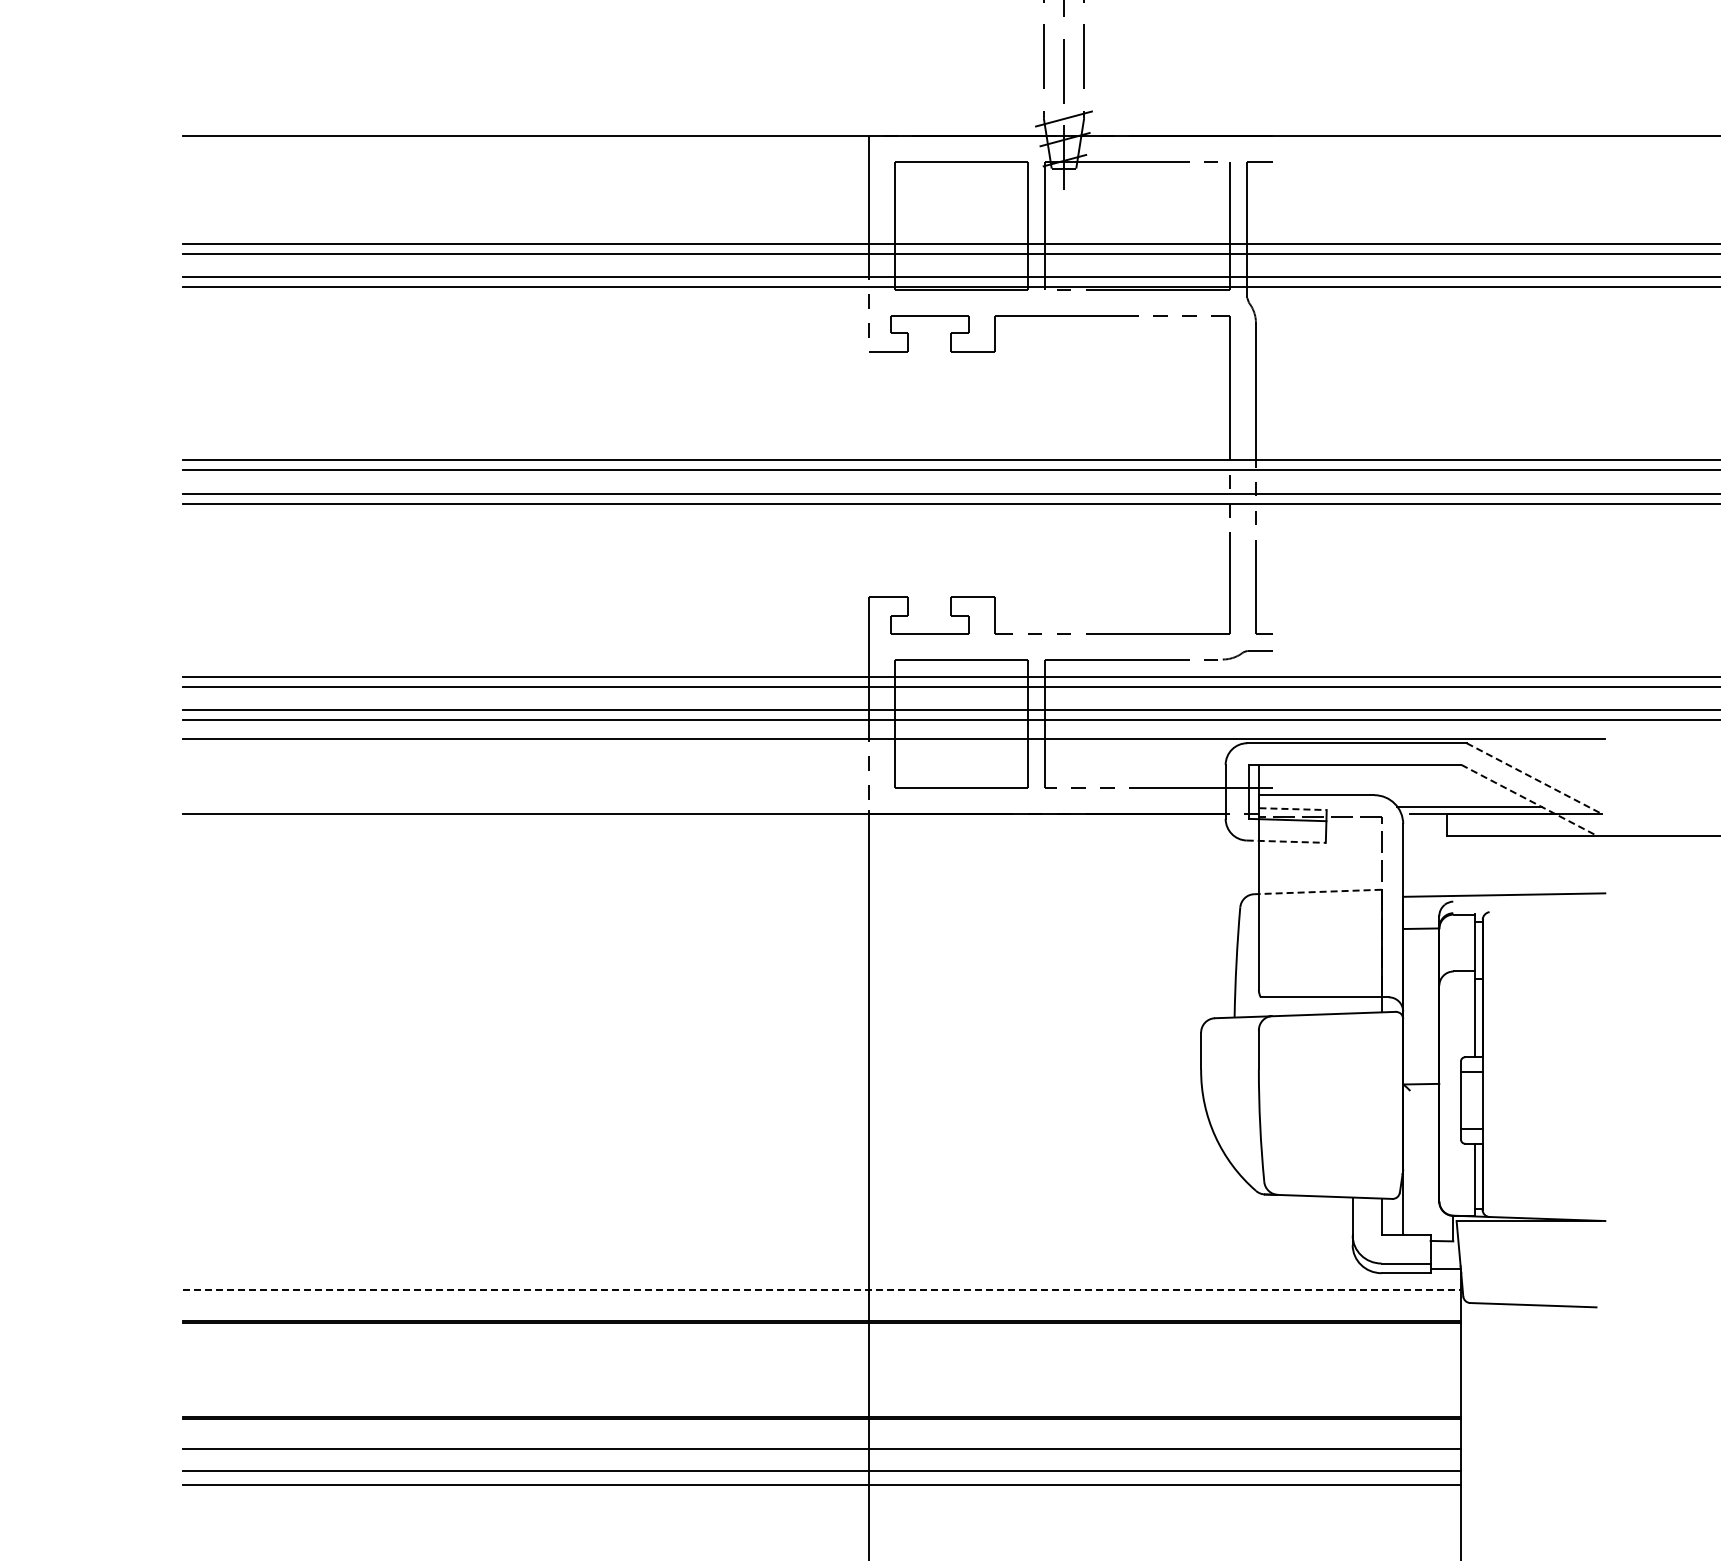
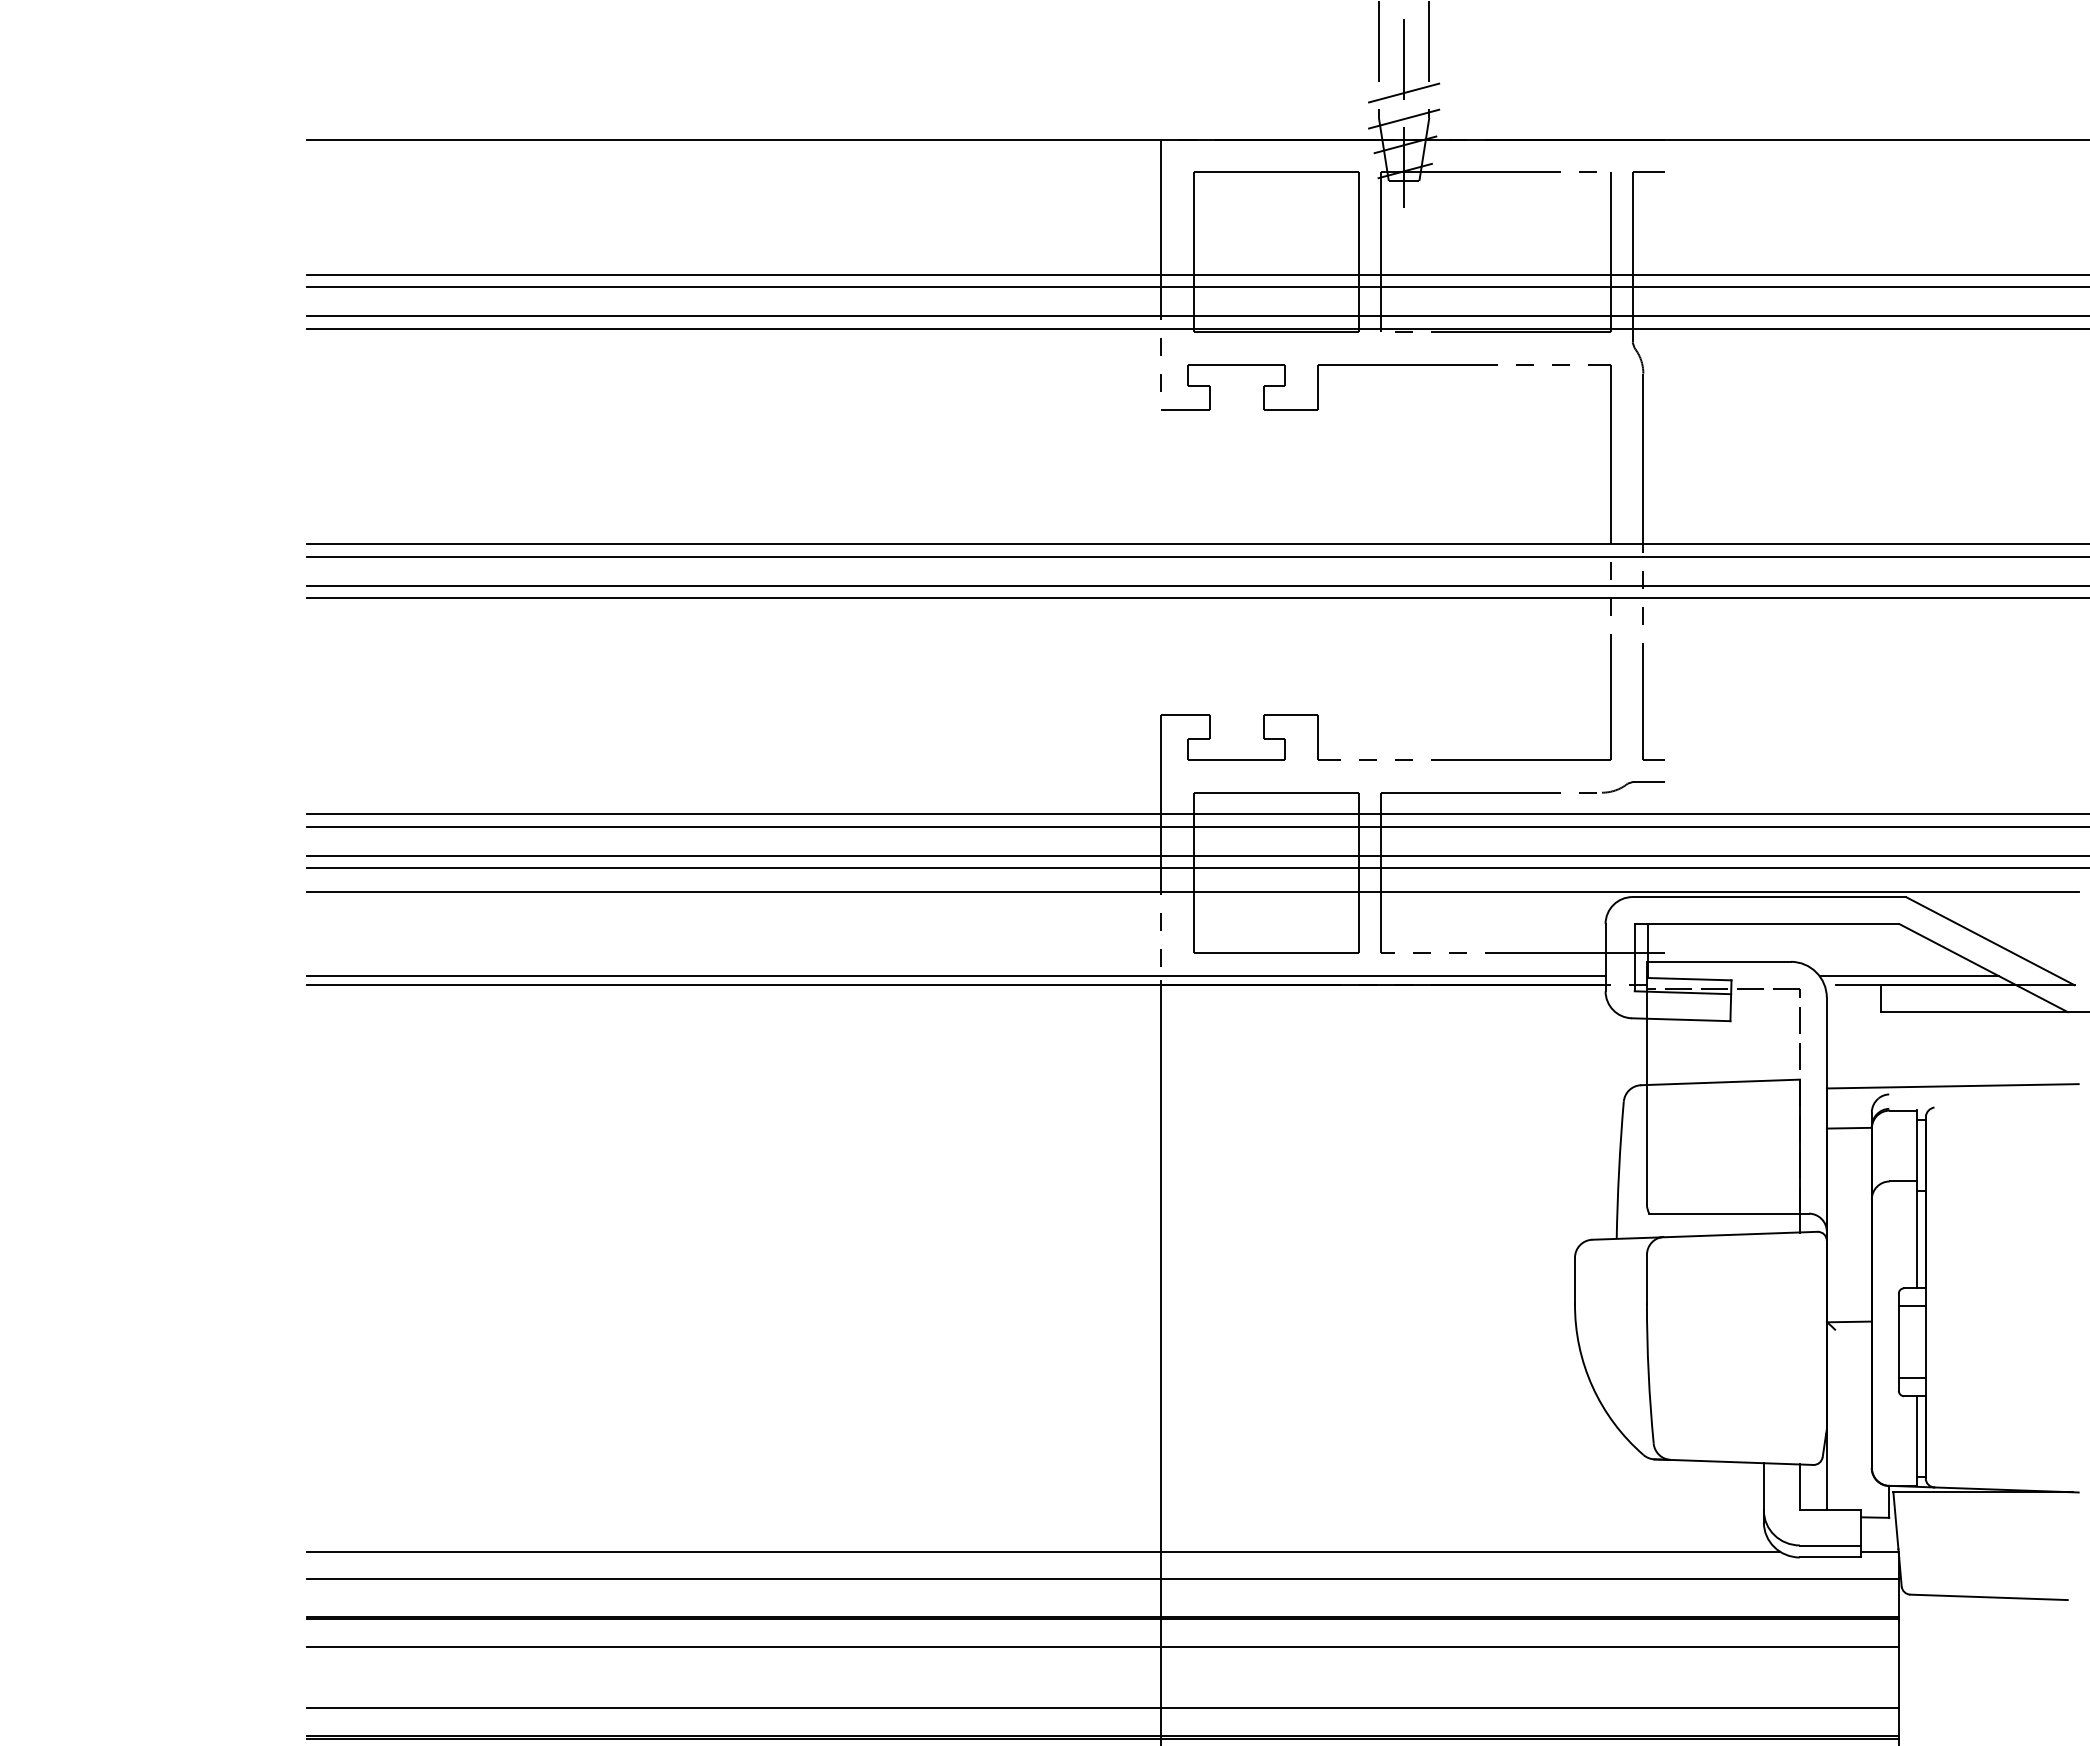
line: (1063, 97) -> (1403, 92), added
line: (1534, 778) -> (1990, 940), dashed -> solid
line: (1529, 800) -> (1984, 968), dashed -> solid
line: (704, 806) -> (956, 975), added
line: (1293, 809) -> (1690, 979), dashed -> solid
line: (1286, 841) -> (1681, 1019), dashed -> solid
line: (1317, 891) -> (1720, 1081), dashed -> solid
line: (774, 1268) -> (1043, 1551), added
line: (822, 1290) -> (1103, 1579), dashed -> solid
line: (821, 1345) -> (1101, 1647), added
line: (821, 1394) -> (1101, 1708), added

